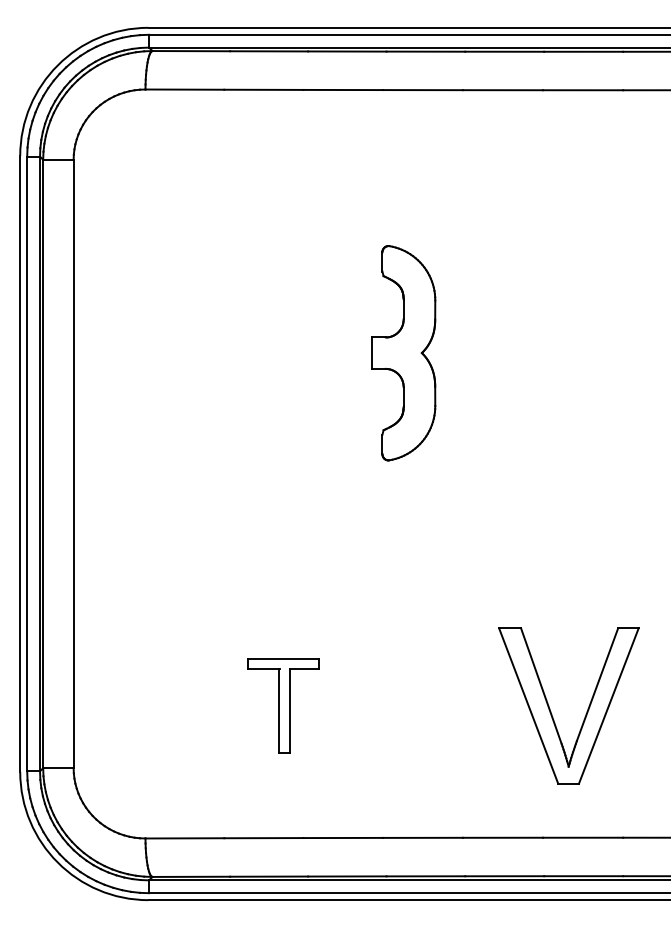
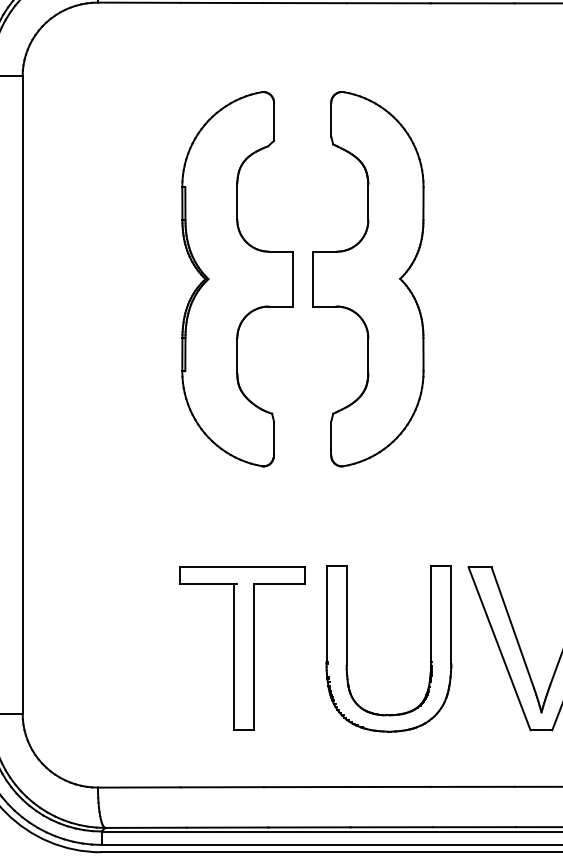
part: (278, 352) -> (237, 278), added
part: (403, 352) -> (368, 278), size x1.67
part: (283, 705) -> (242, 648), size x1.67
part: (383, 705) -> (347, 648), added

